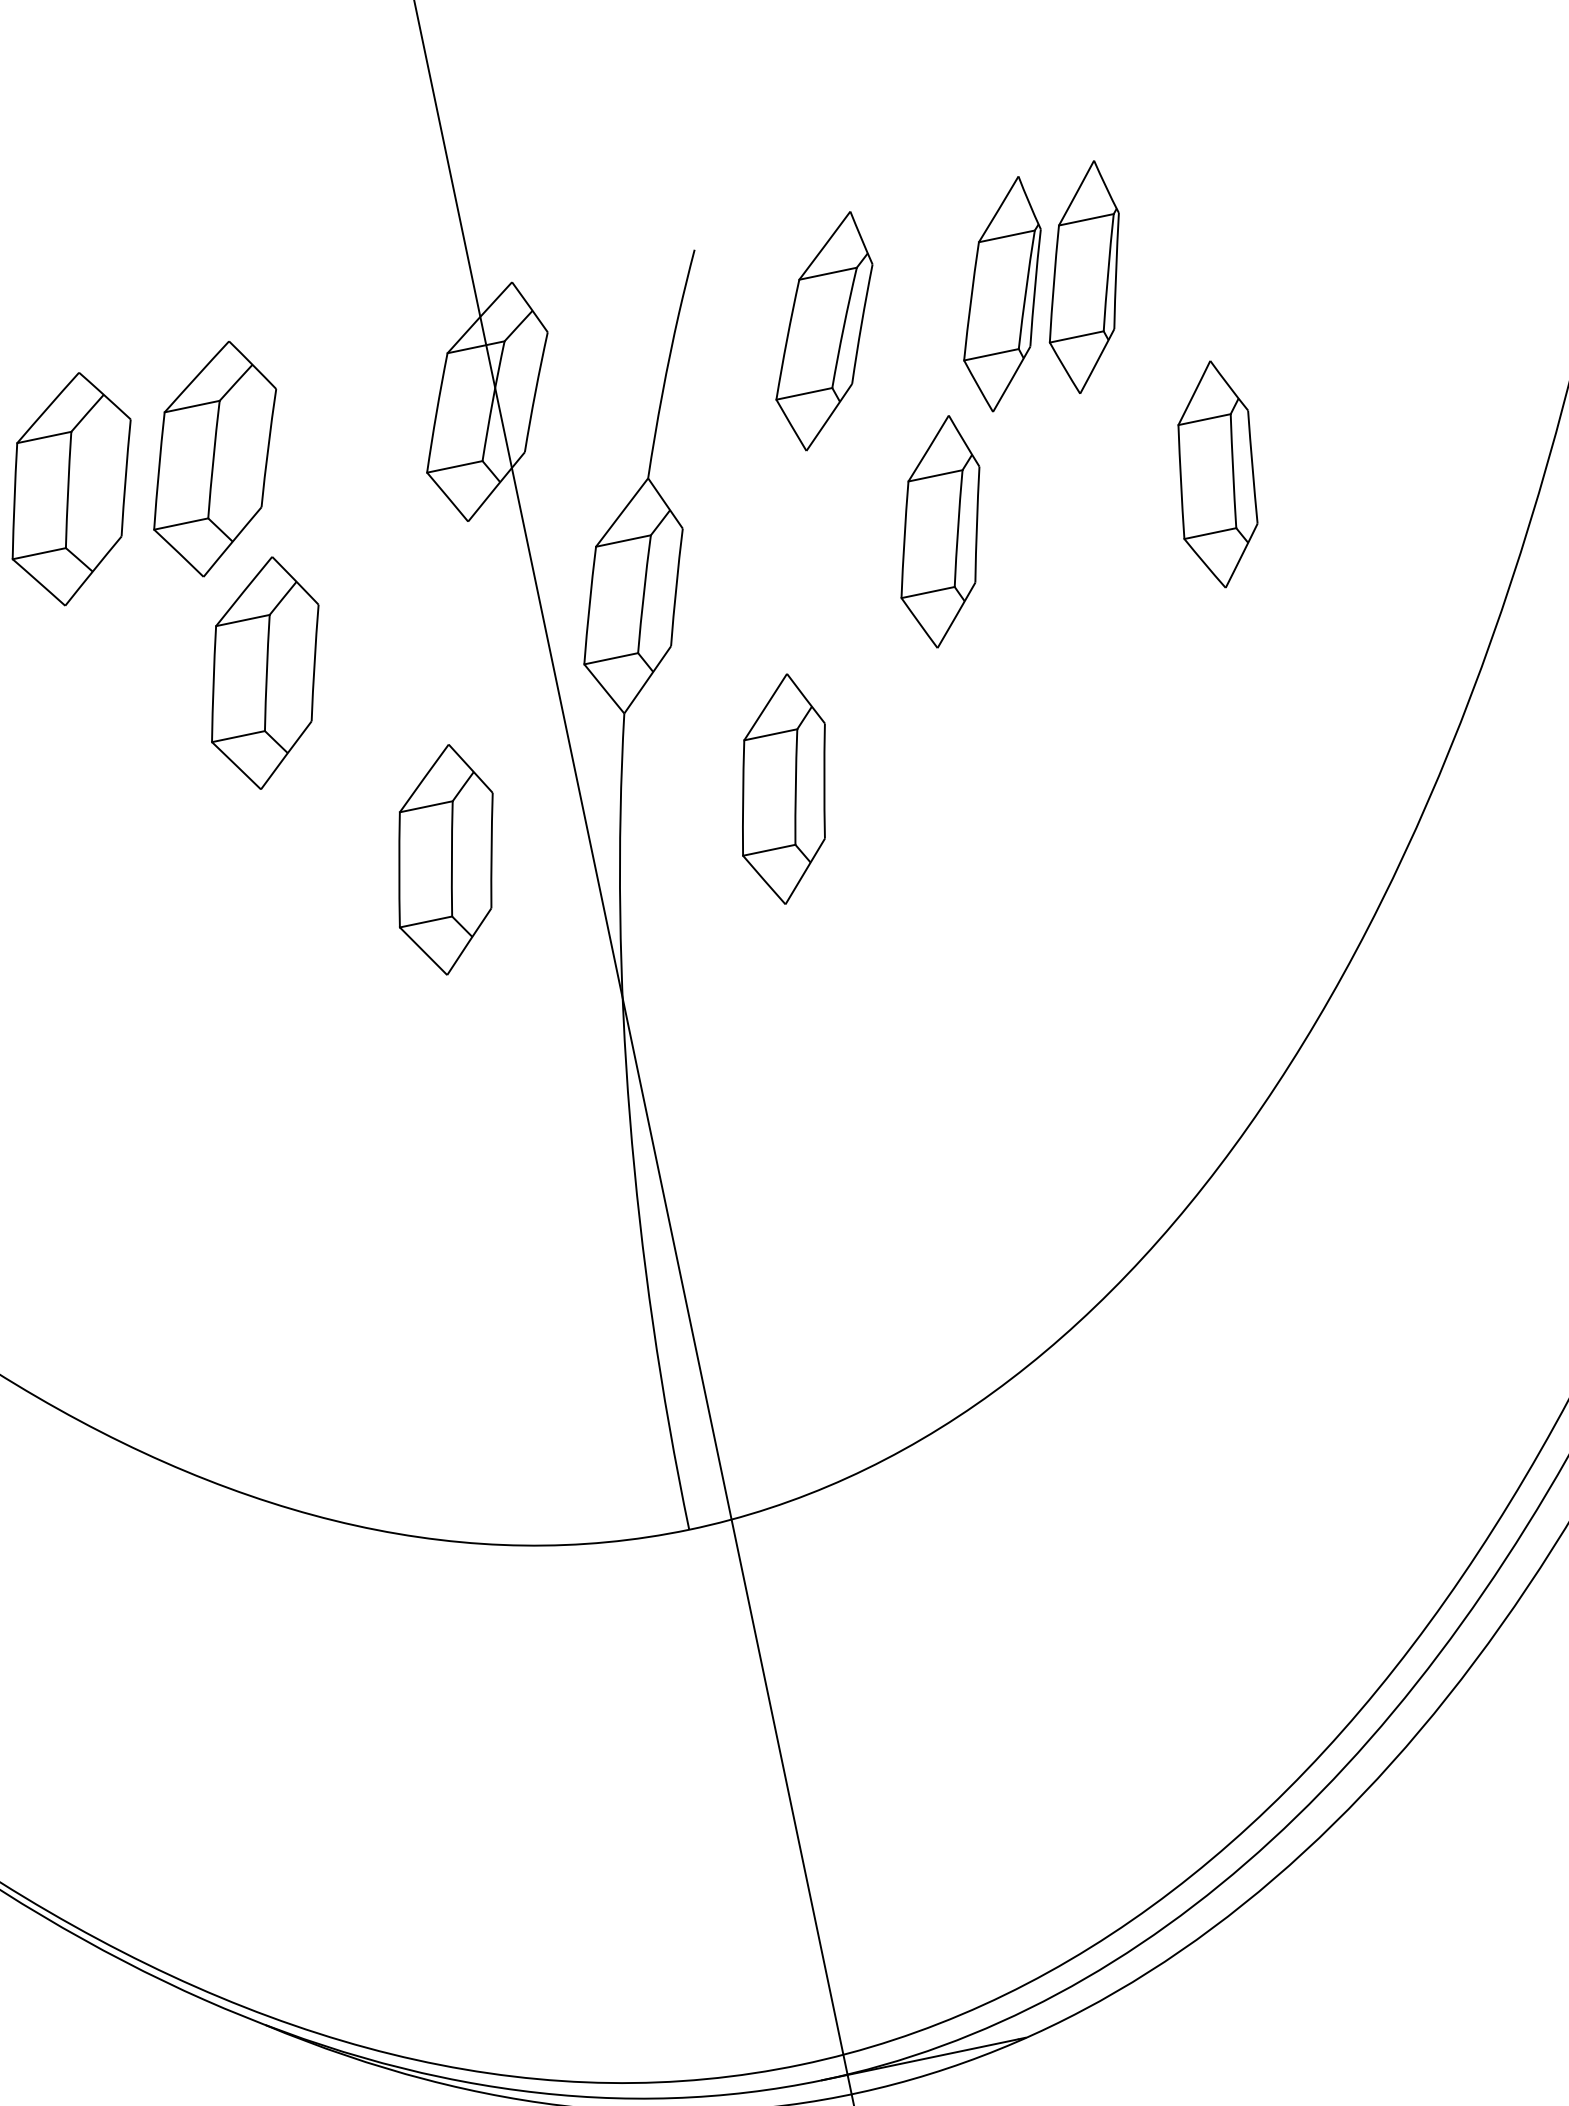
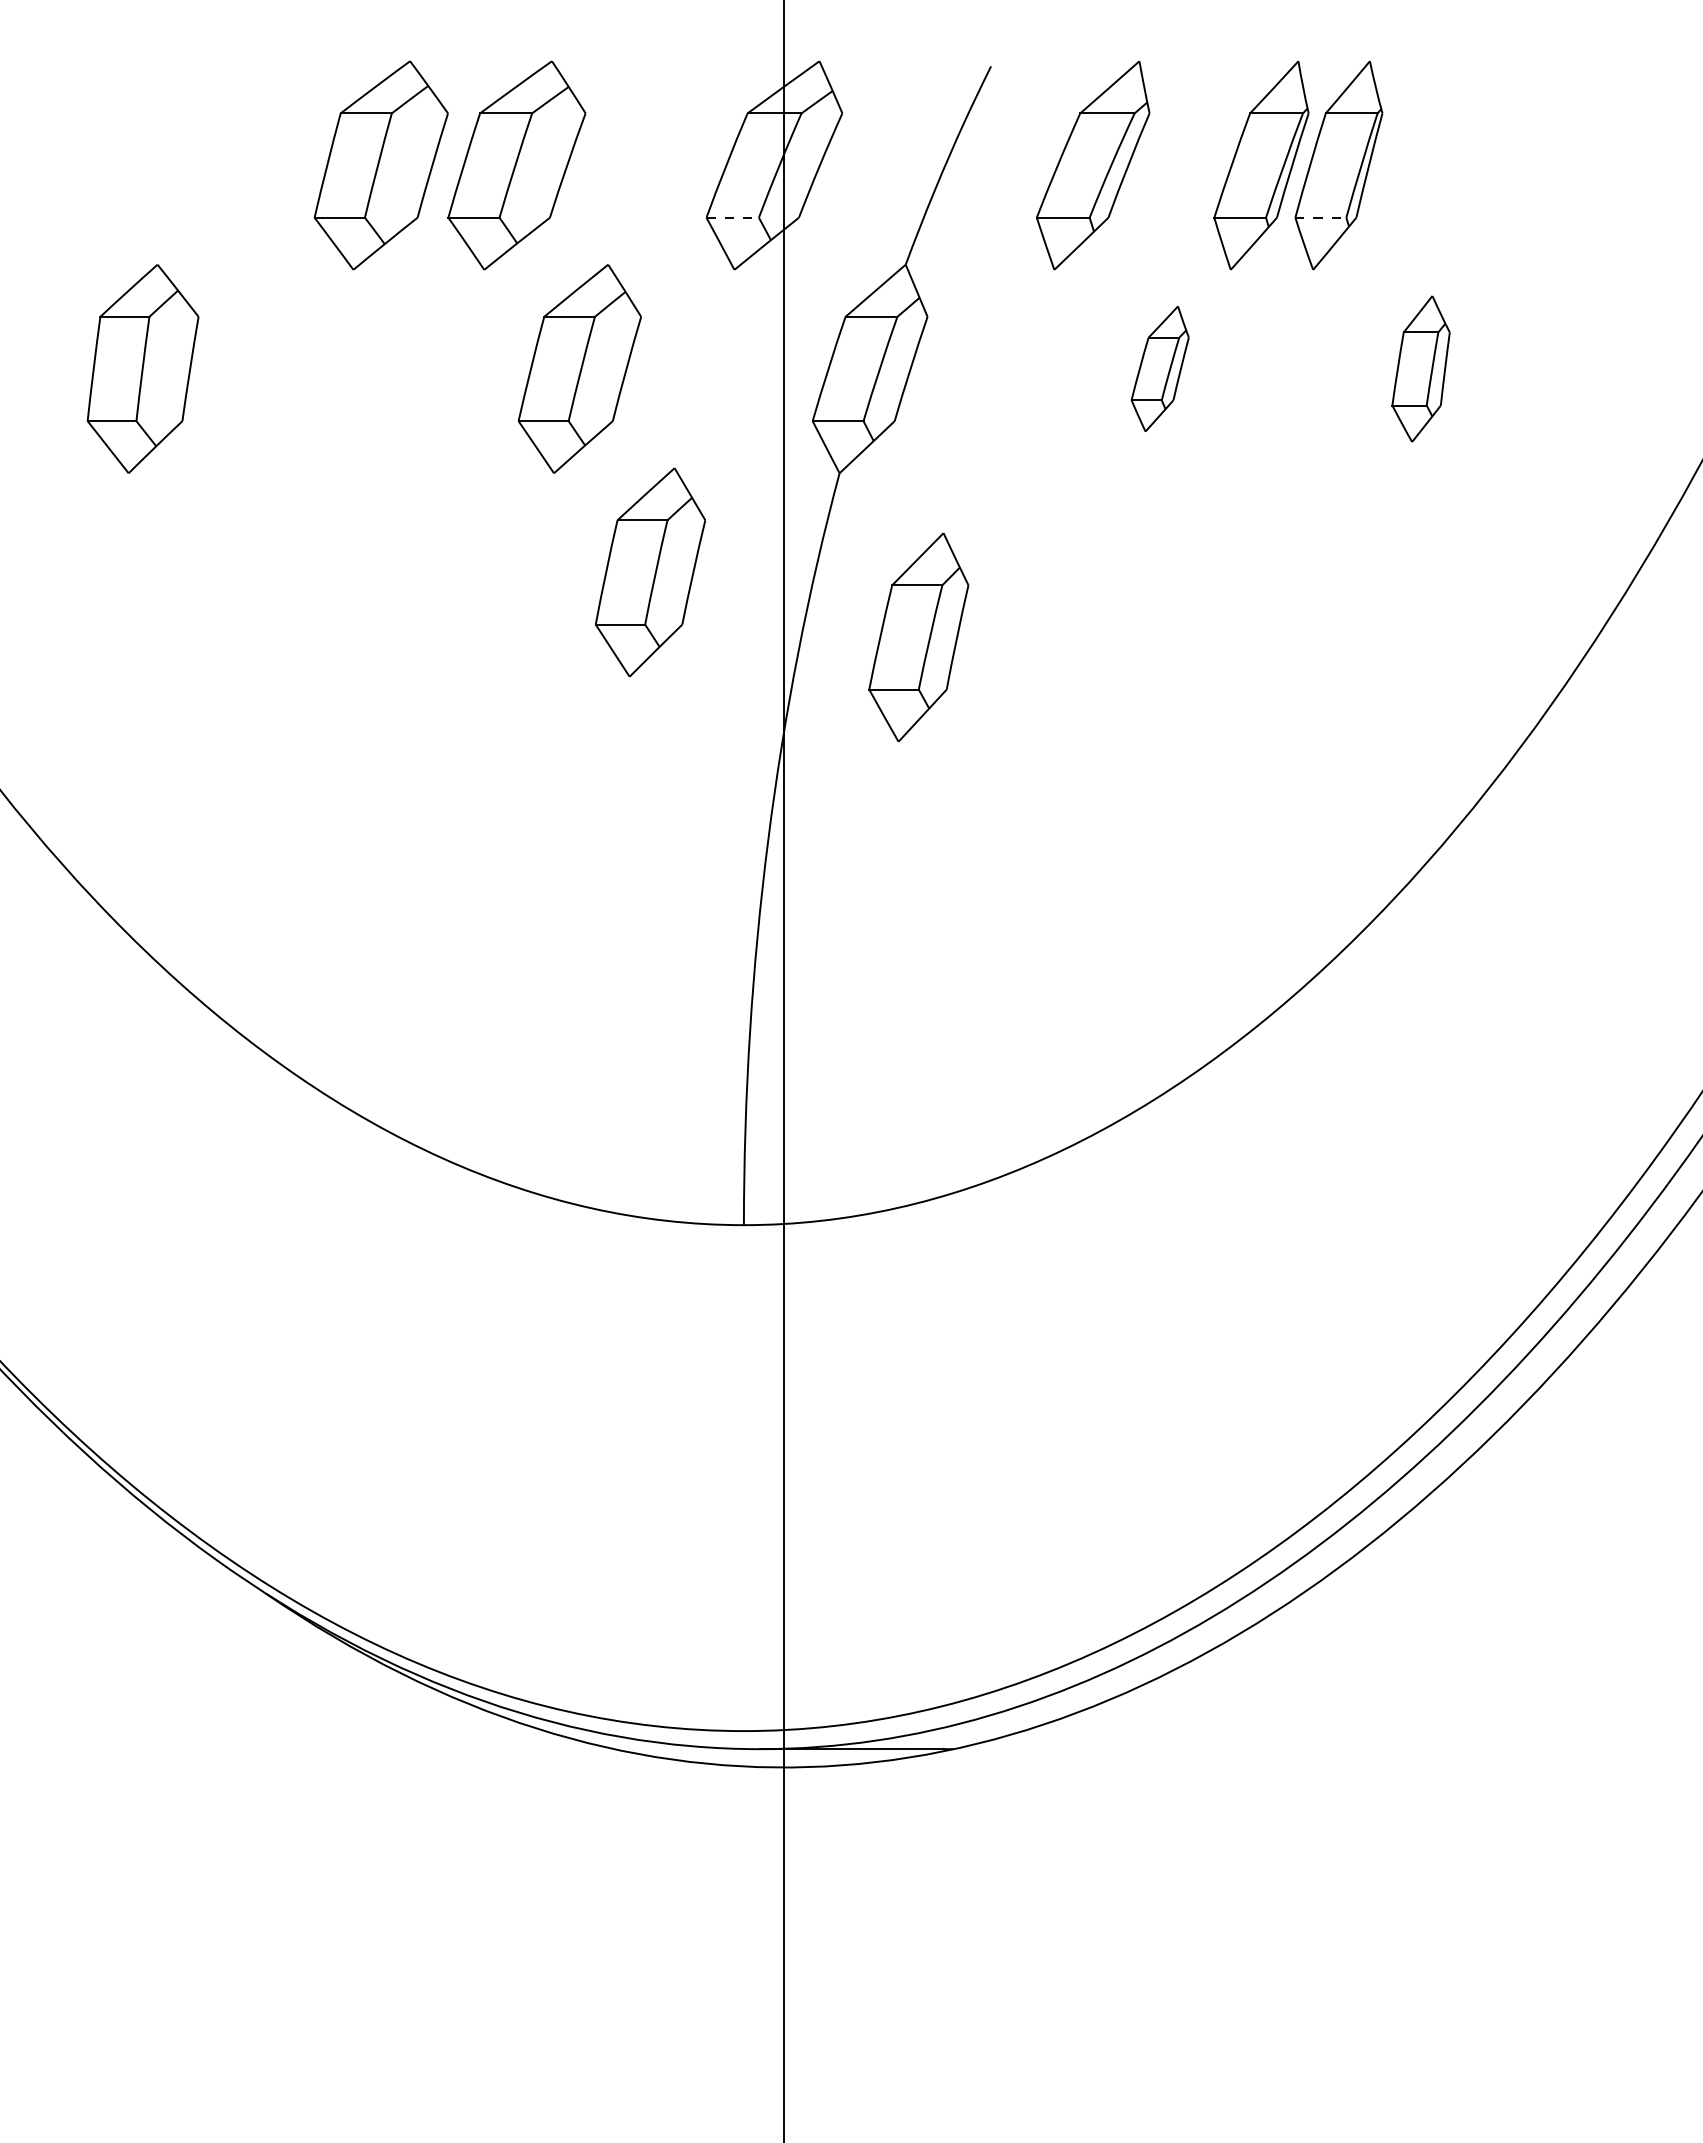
line: (1077, 336) -> (1321, 217), solid -> dashed
line: (455, 466) -> (733, 217), solid -> dashed
part: (1215, 474) -> (1420, 368), size x0.7
part: (939, 532) -> (1159, 368), size x0.6
part: (264, 672) -> (579, 368), moved
part: (783, 789) -> (918, 637), moved

